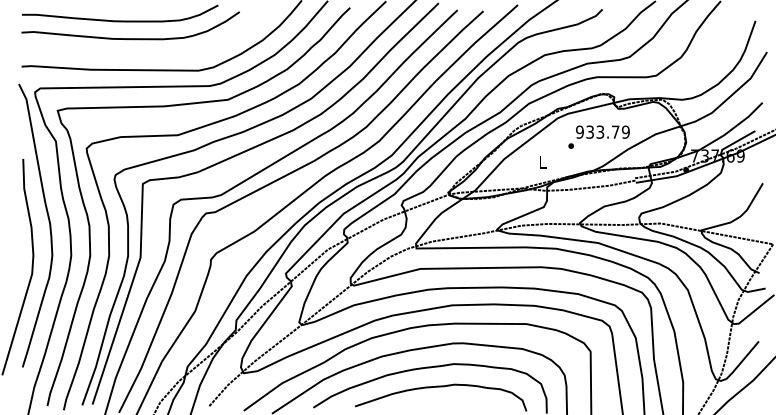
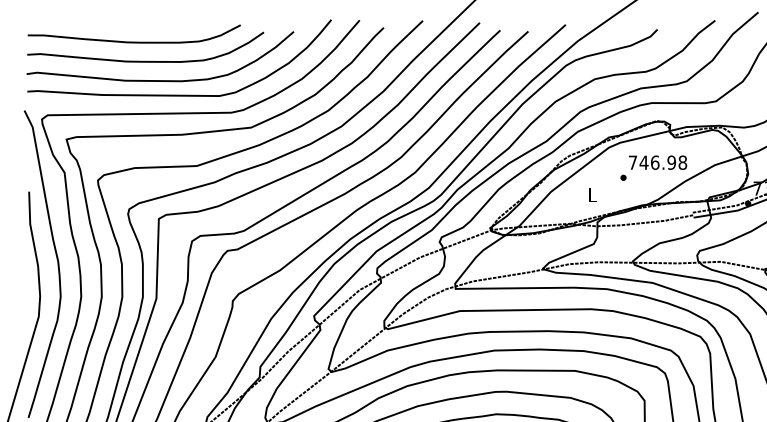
curve: (139, 55) -> (155, 79), added
text: (602, 131) -> (657, 161), 933.79 -> 746.98

